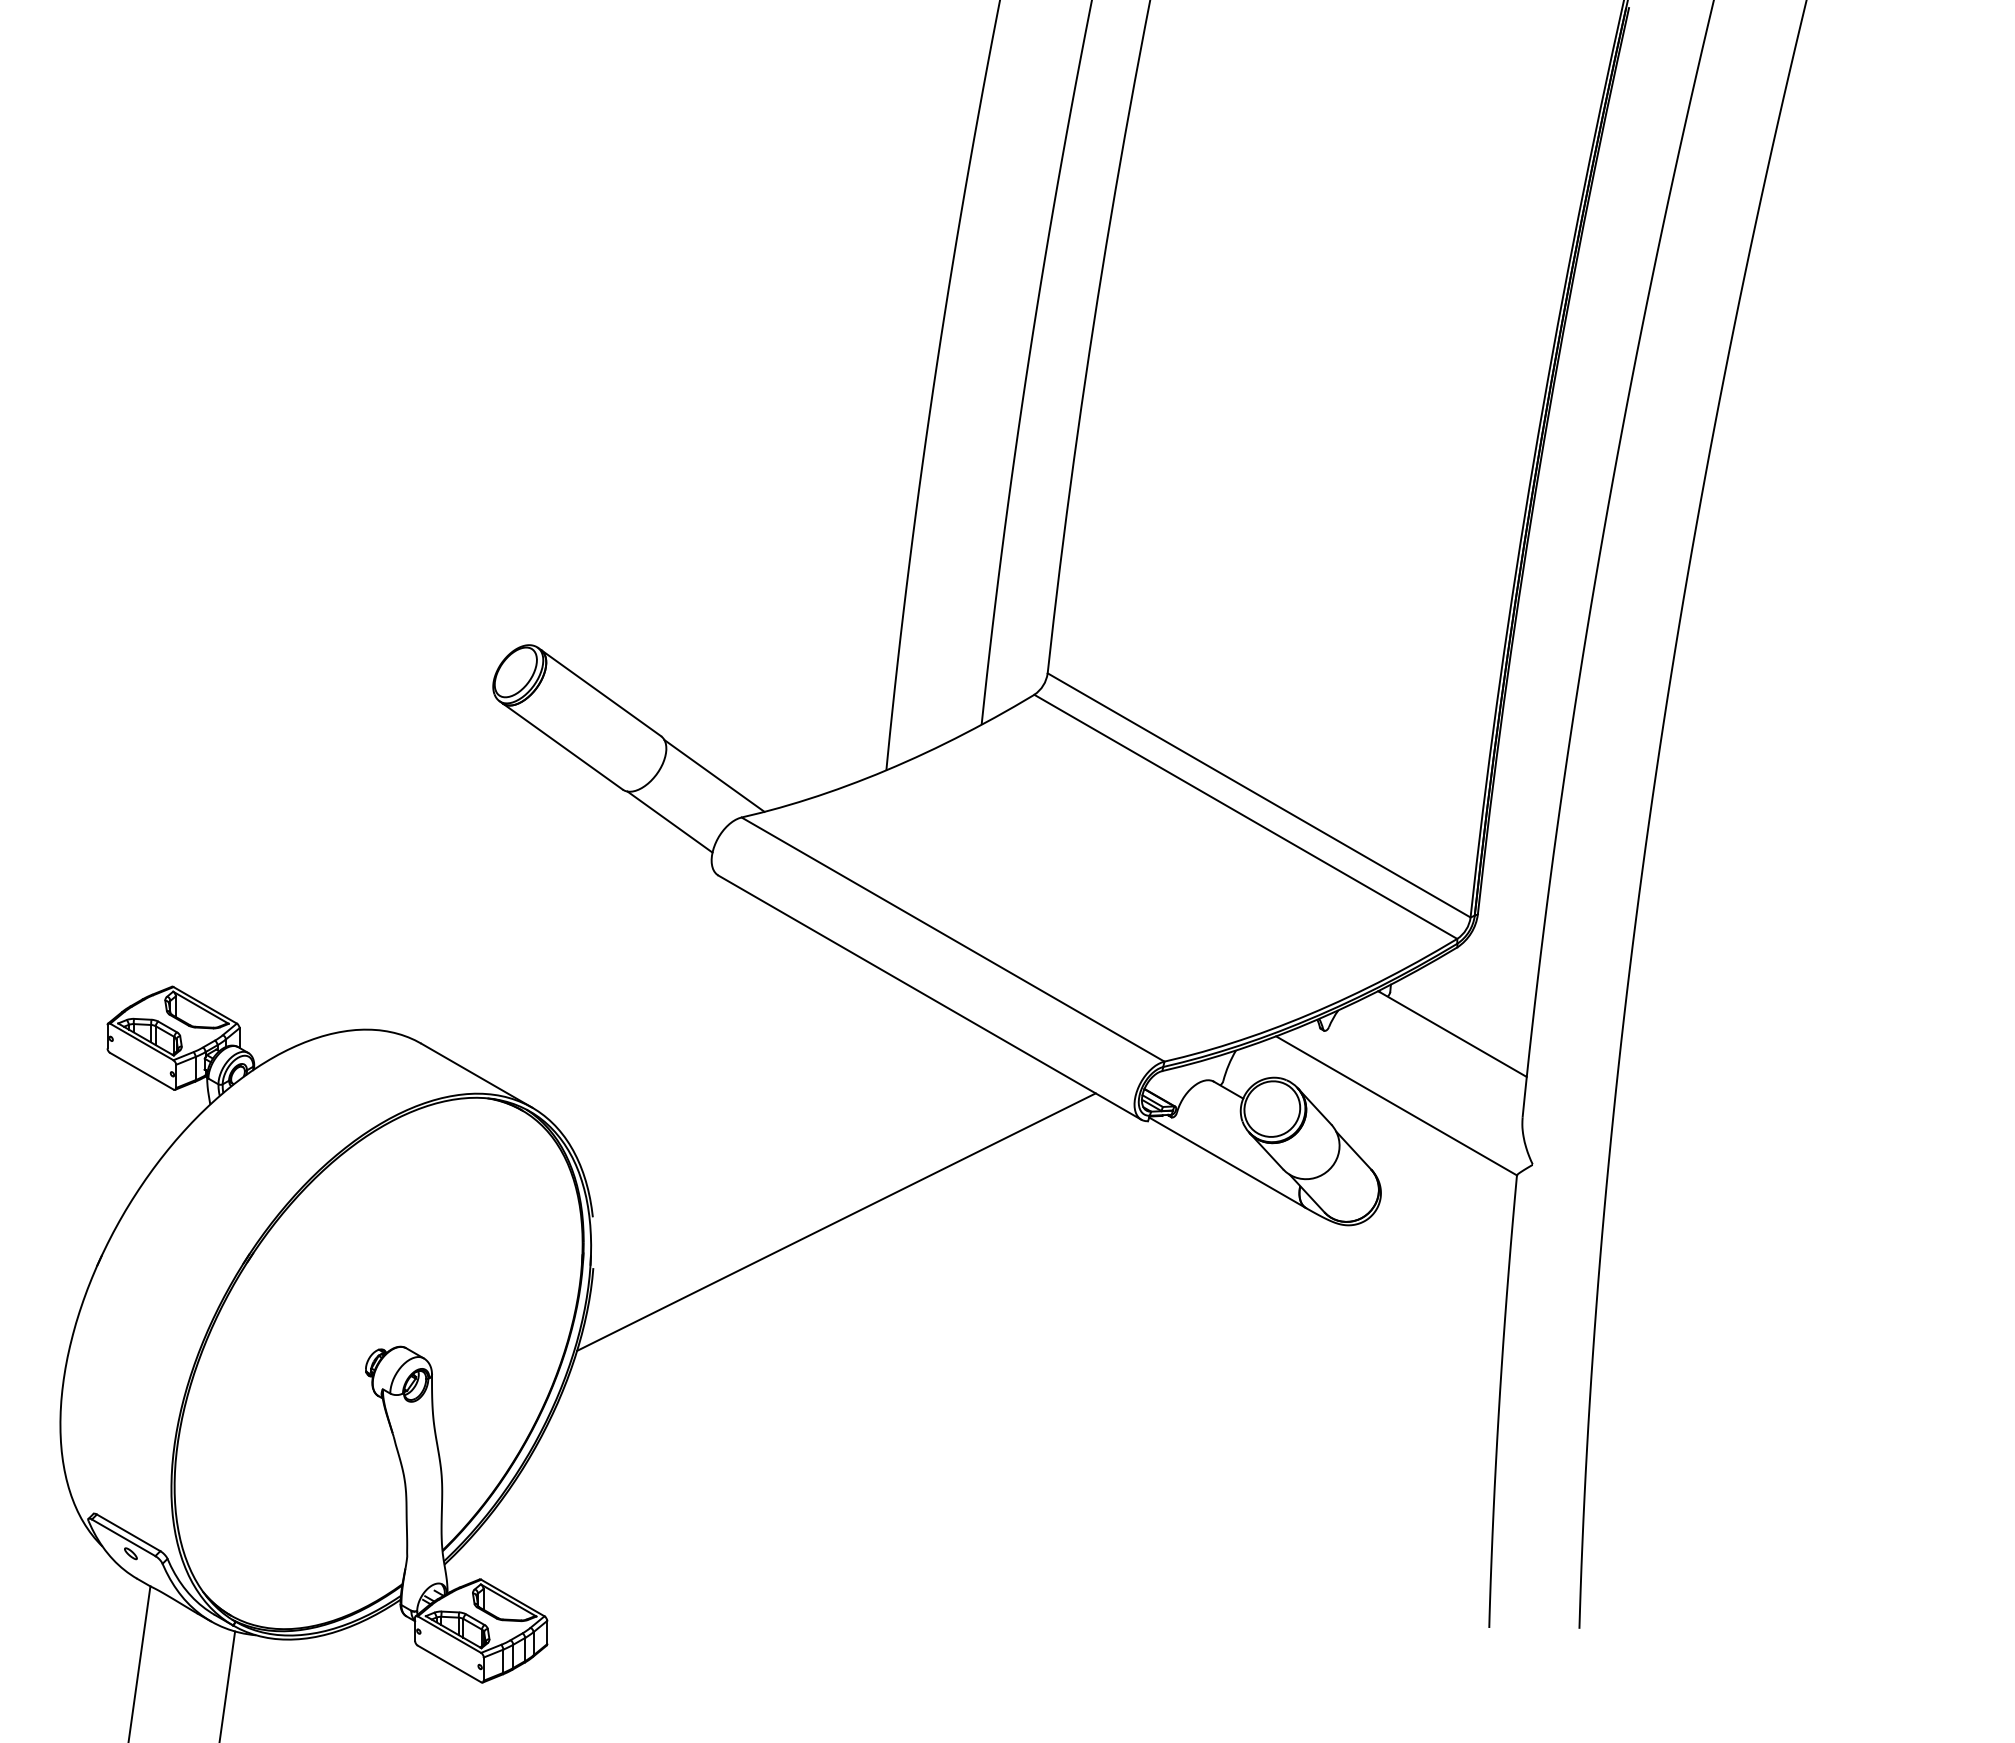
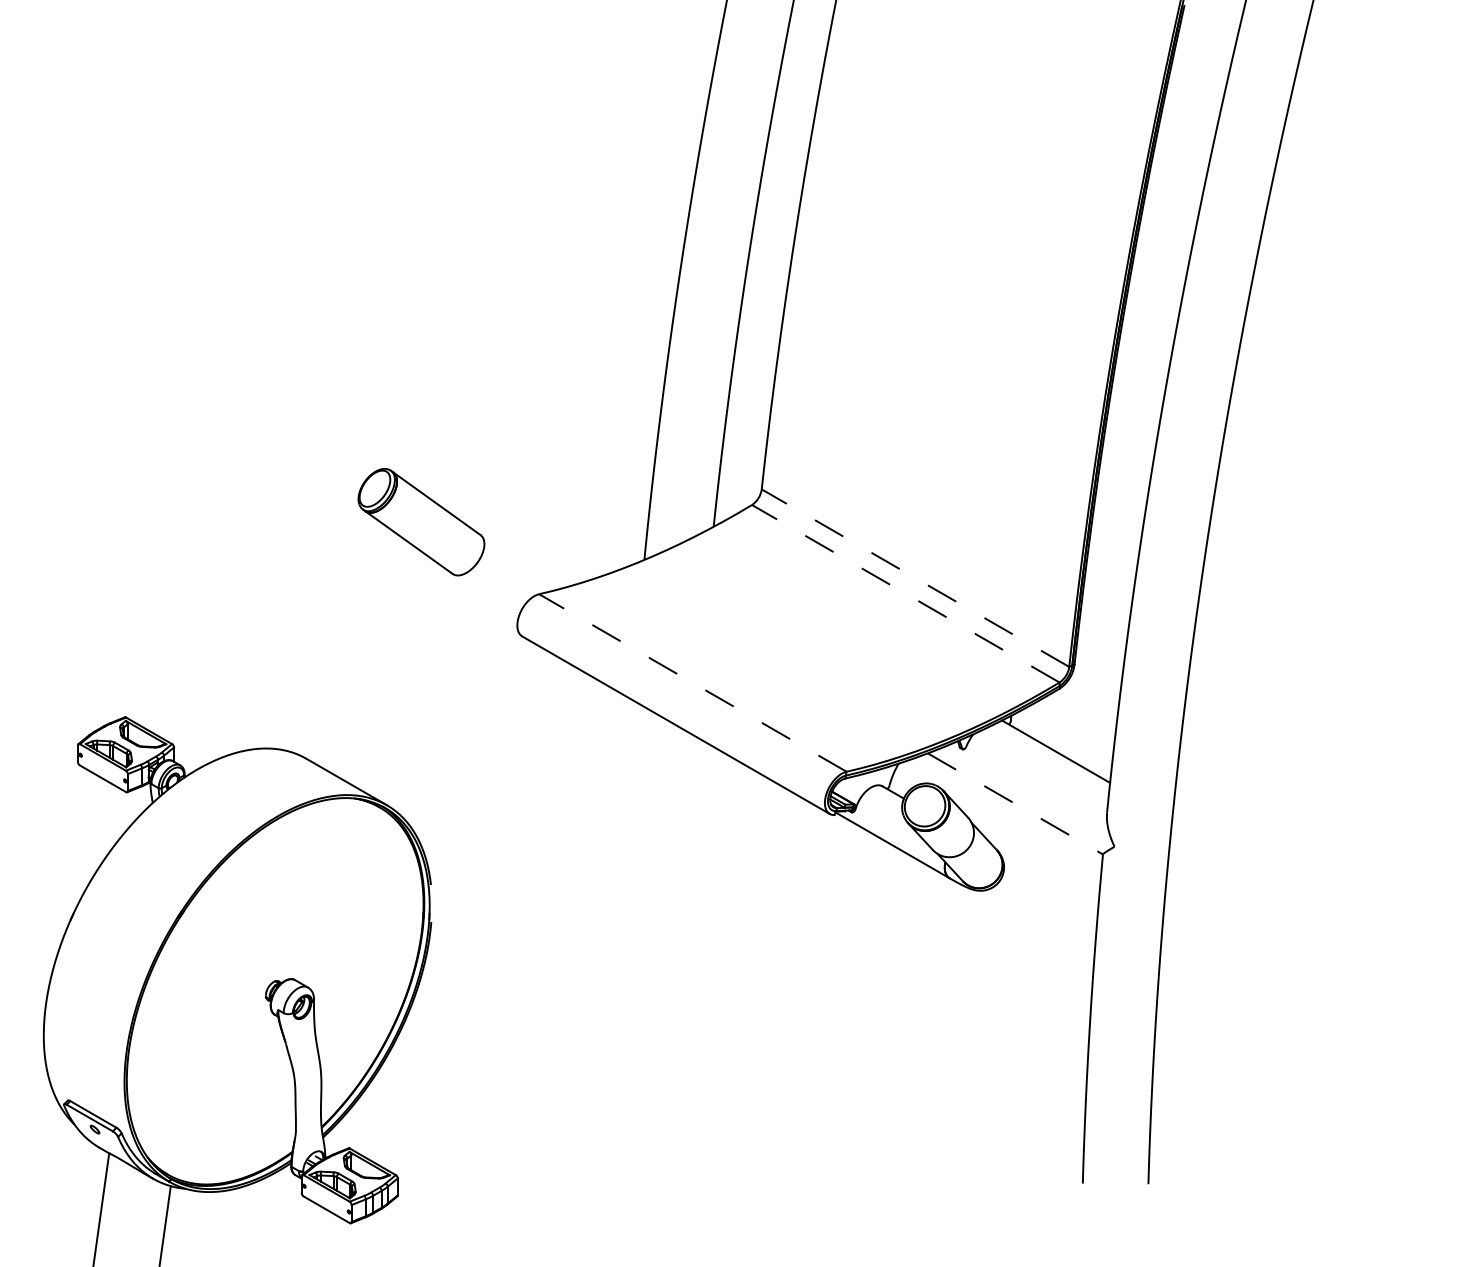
line: (714, 775) -> (519, 563), removed
line: (1258, 795) -> (915, 578), solid -> dashed
line: (1245, 816) -> (905, 593), solid -> dashed
line: (669, 821) -> (486, 597), removed
line: (952, 939) -> (692, 682), solid -> dashed
line: (1397, 1106) -> (1016, 804), solid -> dashed
line: (836, 1221) -> (608, 888), removed

